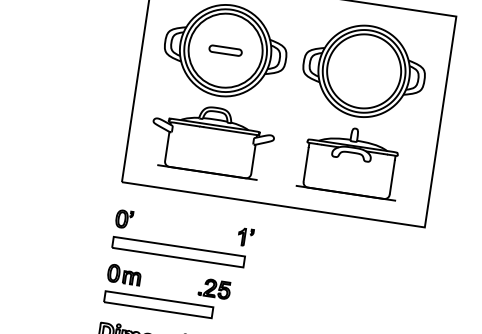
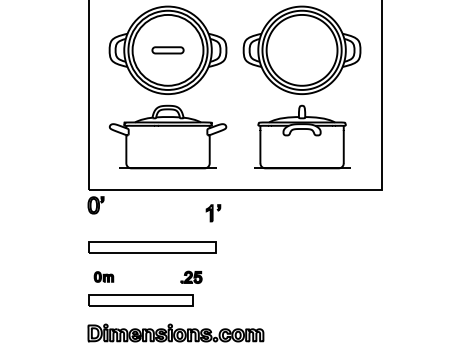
part: (123, 219) -> (95, 205), moved
part: (245, 237) -> (213, 213), moved
part: (124, 274) -> (103, 276), size x0.6
part: (214, 289) -> (191, 277), size x0.7

